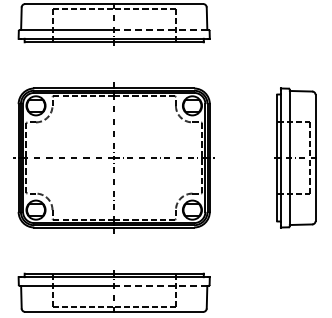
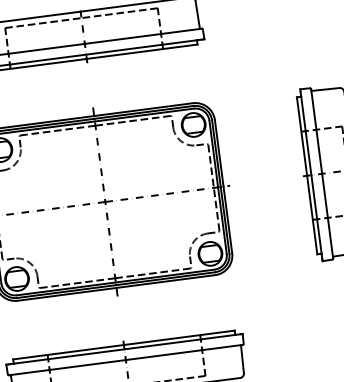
line: (161, 30) -> (143, 36), dashed -> solid
line: (161, 285) -> (184, 352), dashed -> solid

